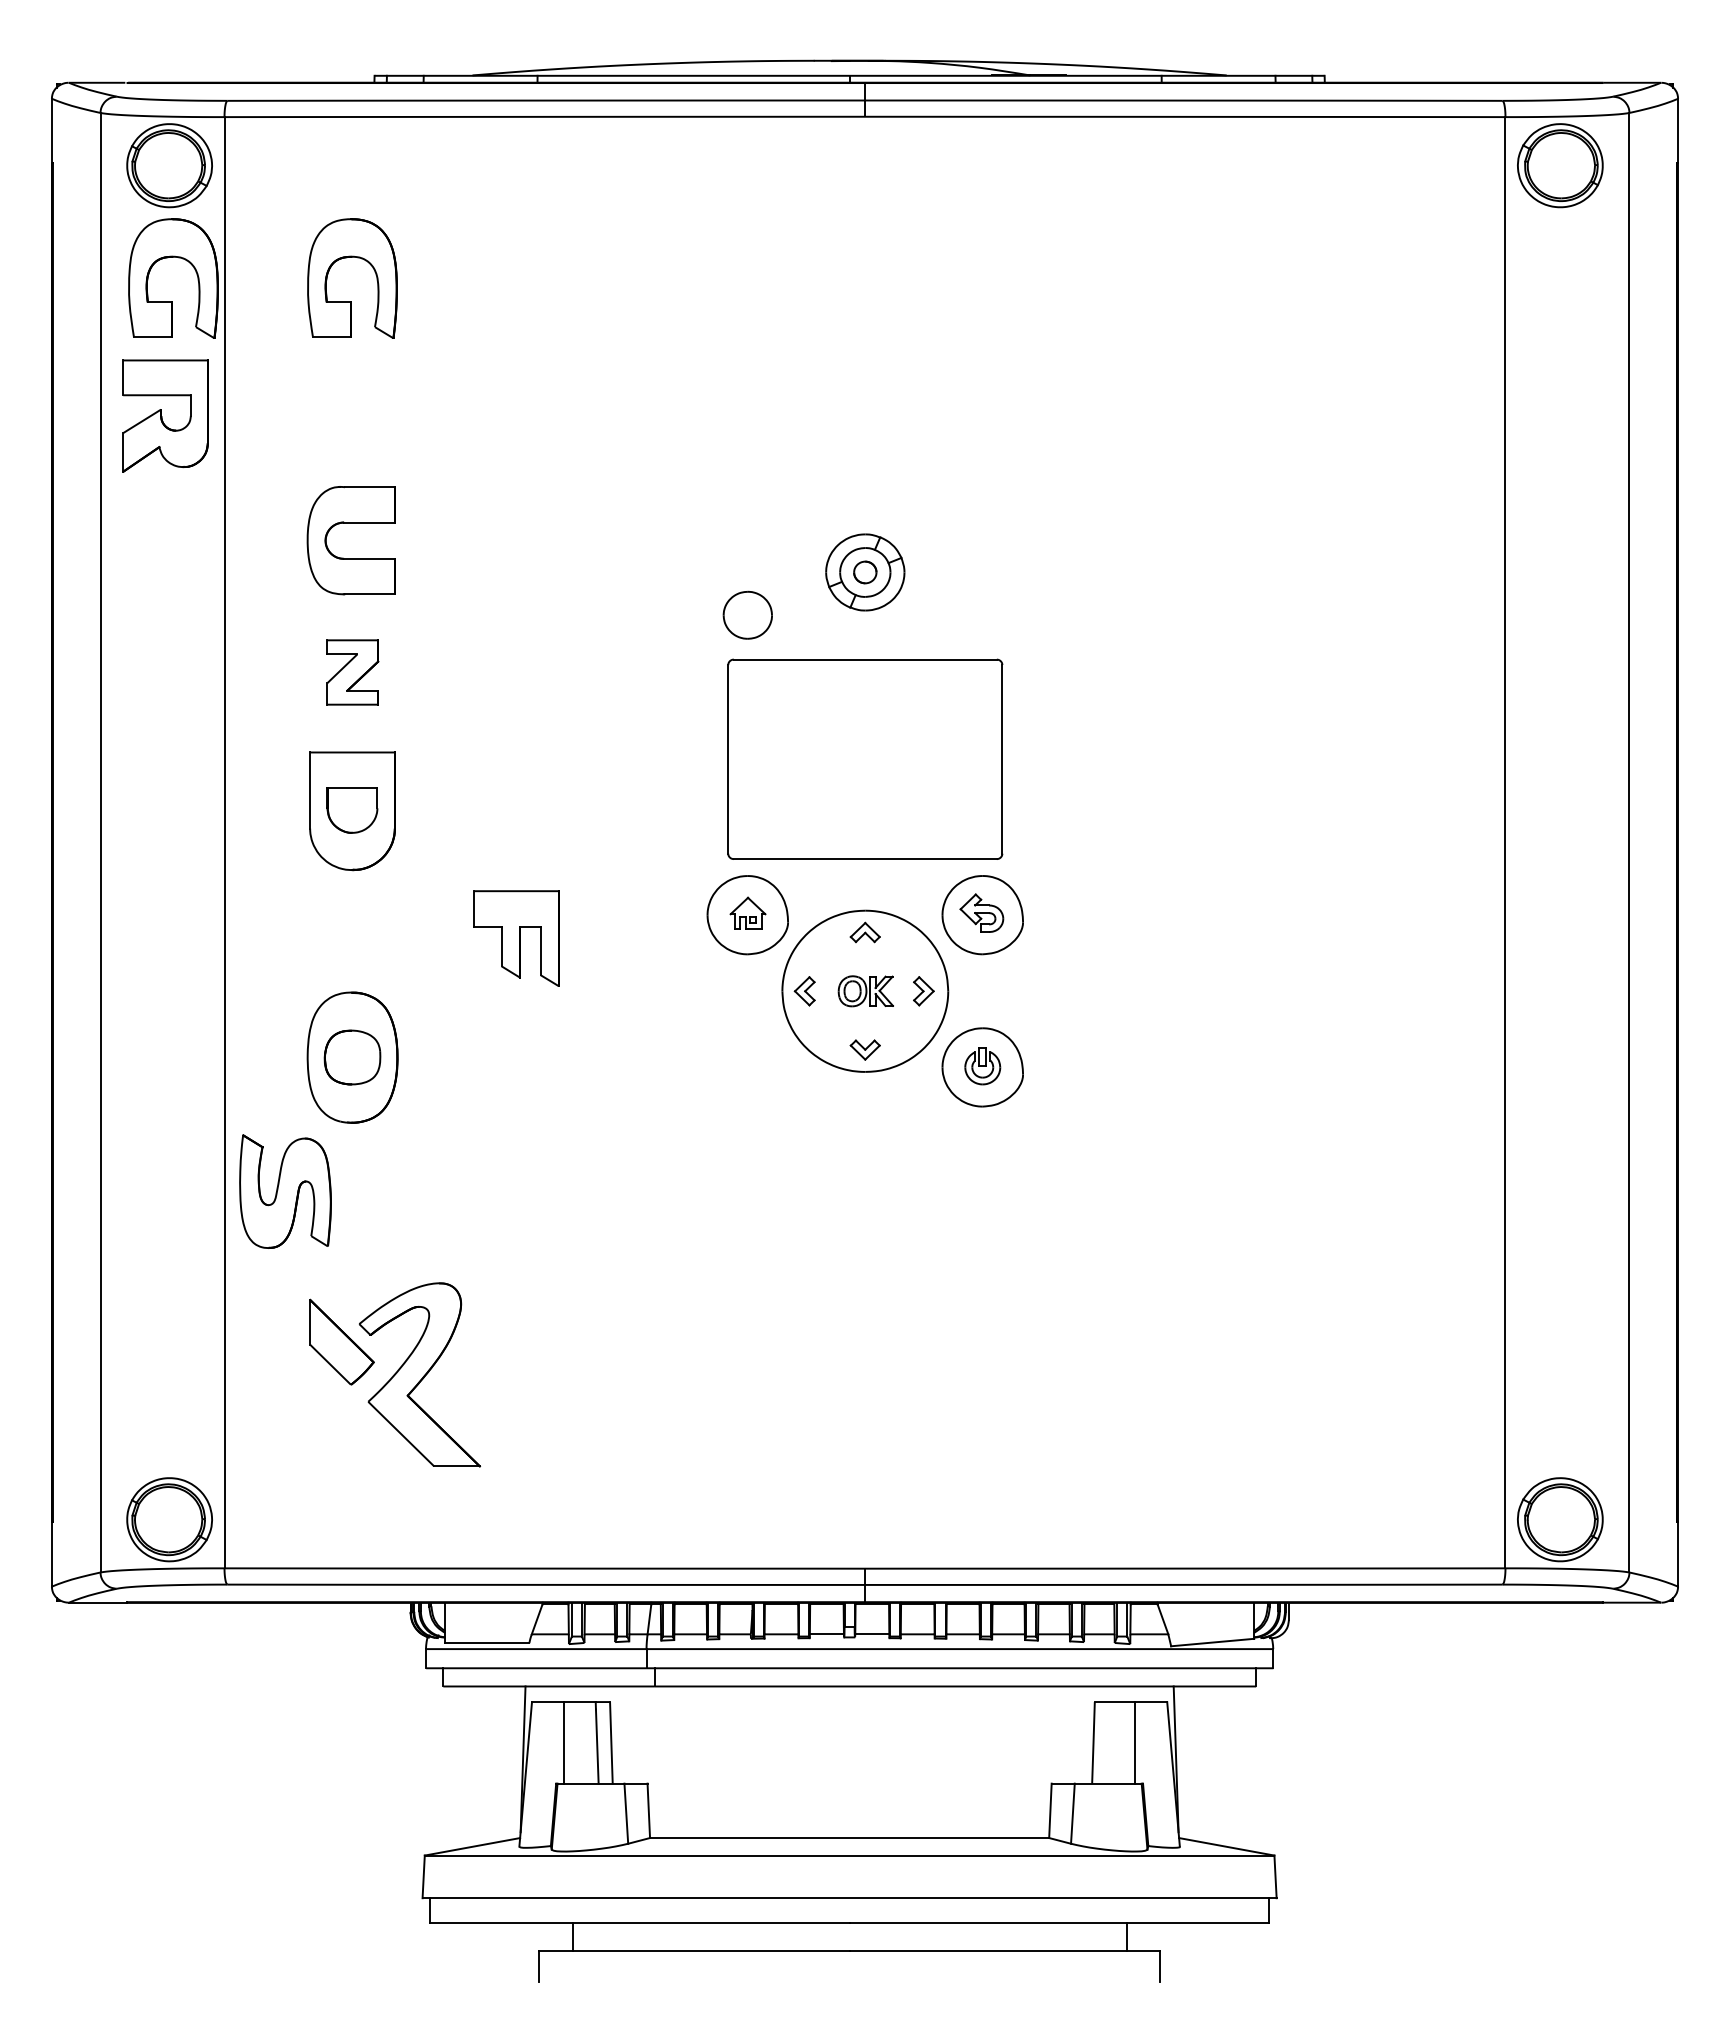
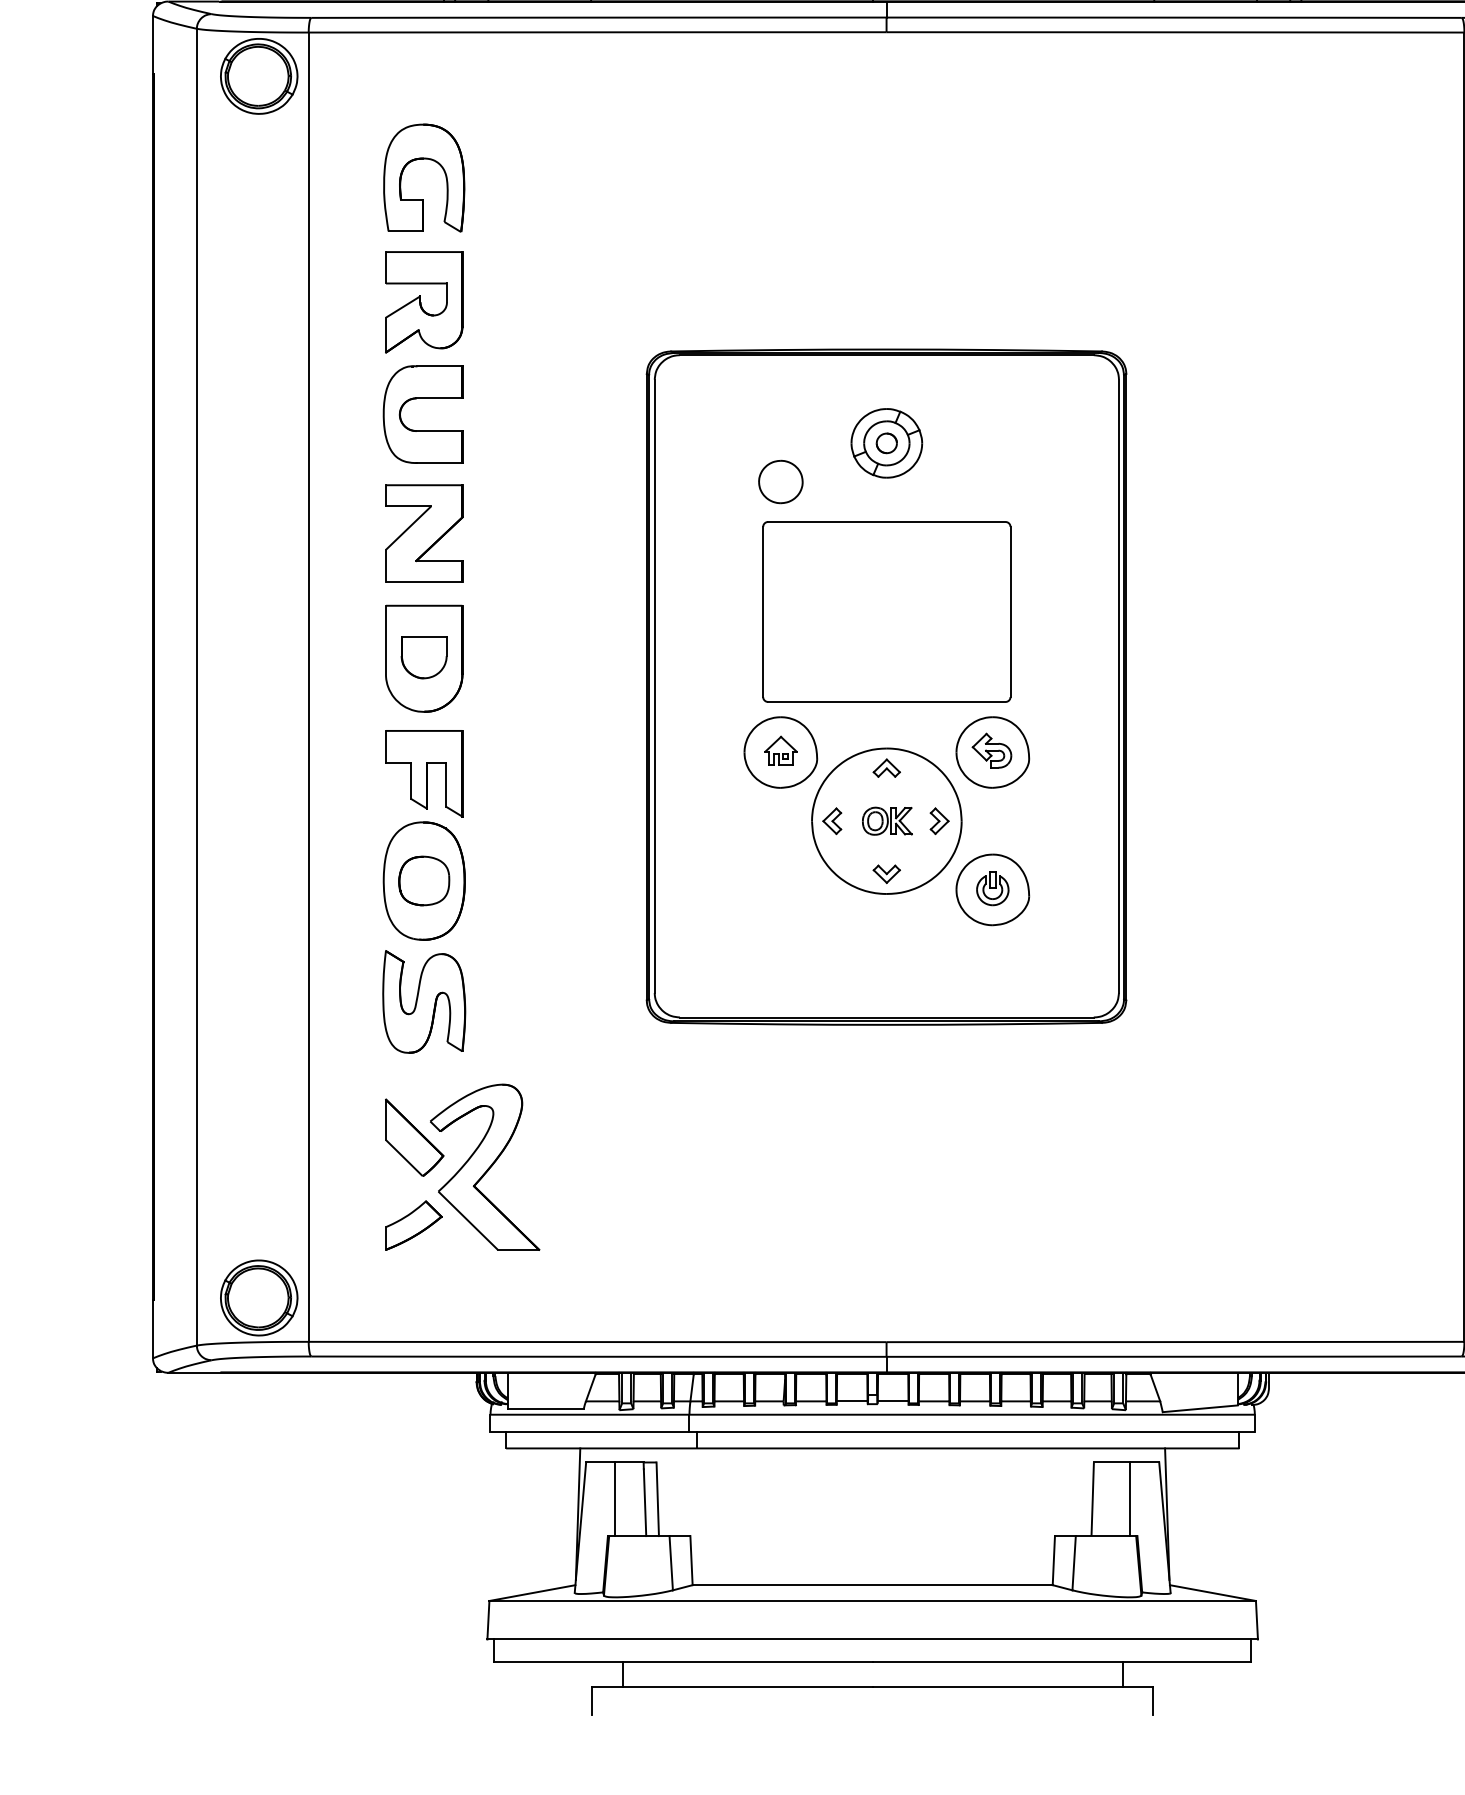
part: (178, 258) -> (267, 160), removed
part: (165, 415) -> (424, 301), moved
part: (352, 672) -> (424, 533), size x1.67
part: (864, 842) -> (886, 686), added
part: (516, 938) -> (424, 773), moved
part: (285, 1191) -> (424, 1001), moved
part: (340, 1439) -> (413, 1225), added

